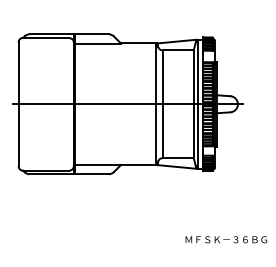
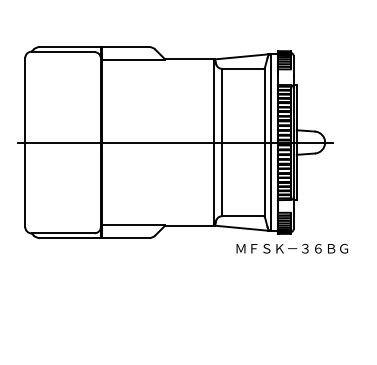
text: (226, 239) -> (292, 248), moved

